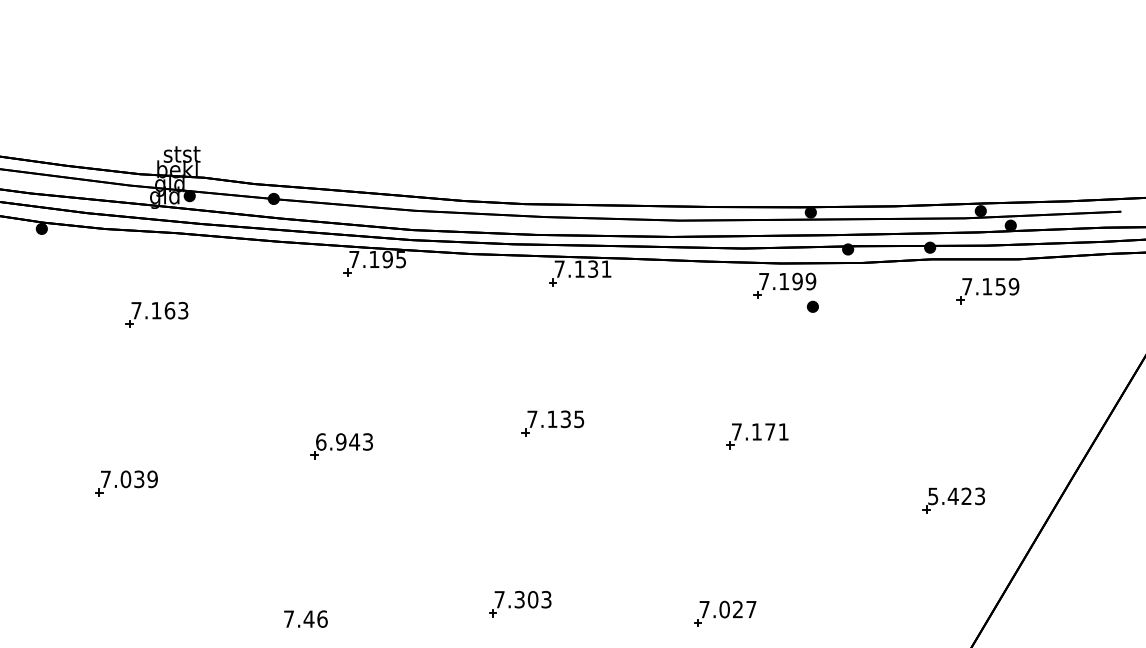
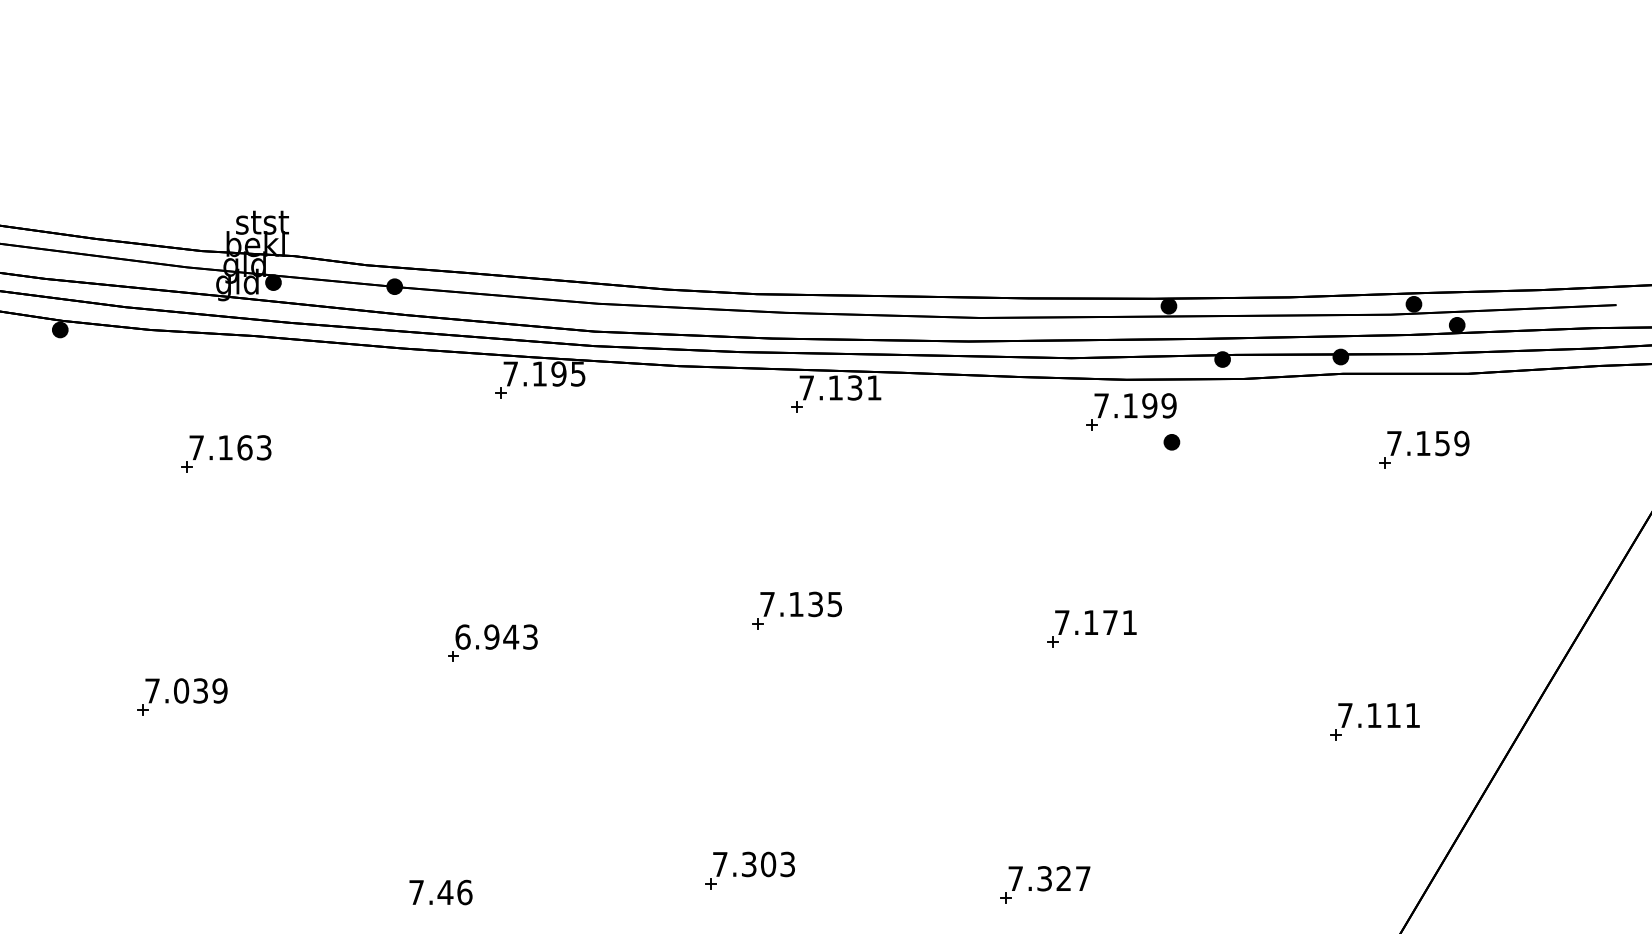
part: (987, 291) -> (1423, 450), moved
text: (956, 496) -> (1378, 715), 5.423 -> 7.111
text: (724, 609) -> (1044, 878), 7.027 -> 7.327

